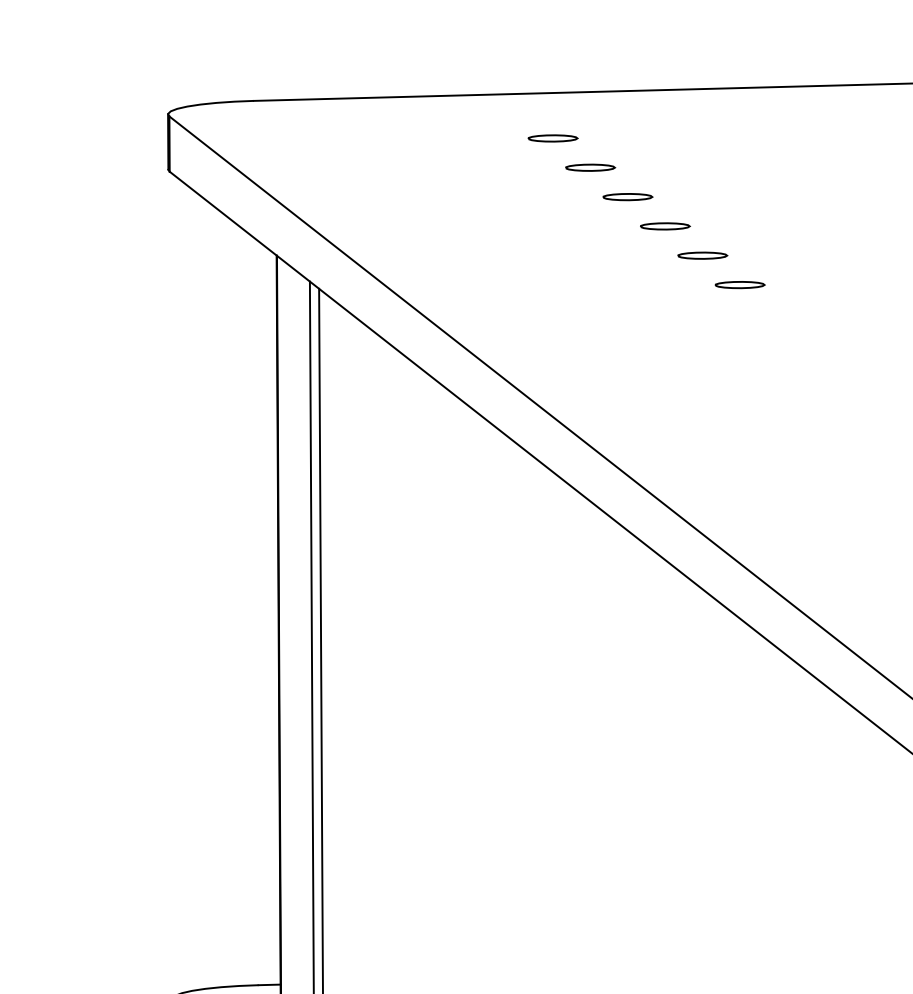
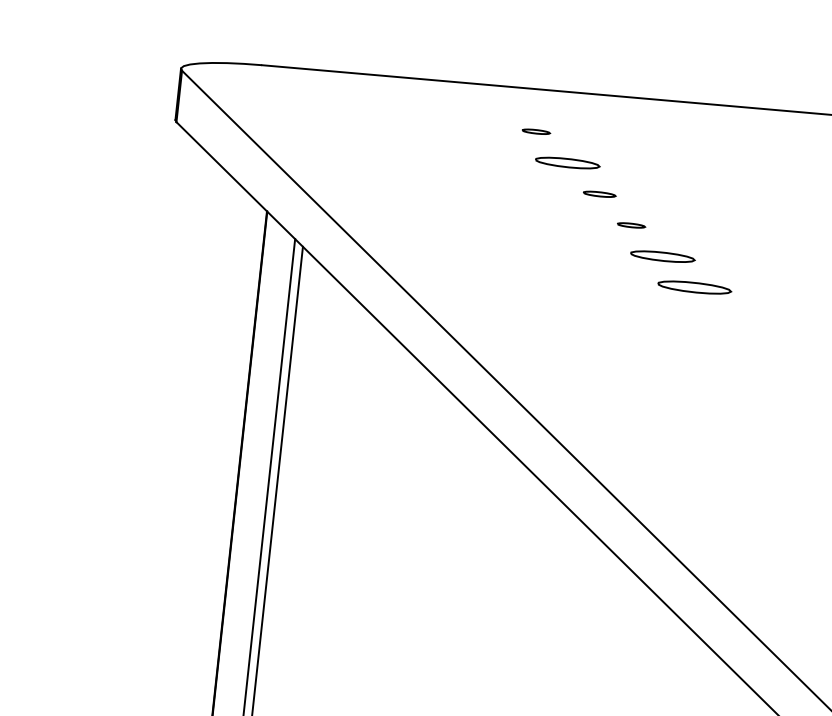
part: (552, 138) -> (535, 131), size x0.6
part: (590, 167) -> (568, 162), size x1.4
part: (627, 197) -> (599, 194), size x0.7
part: (665, 226) -> (631, 225), size x0.6
part: (702, 255) -> (662, 256), size x1.4
part: (739, 285) -> (694, 288), size x1.6

